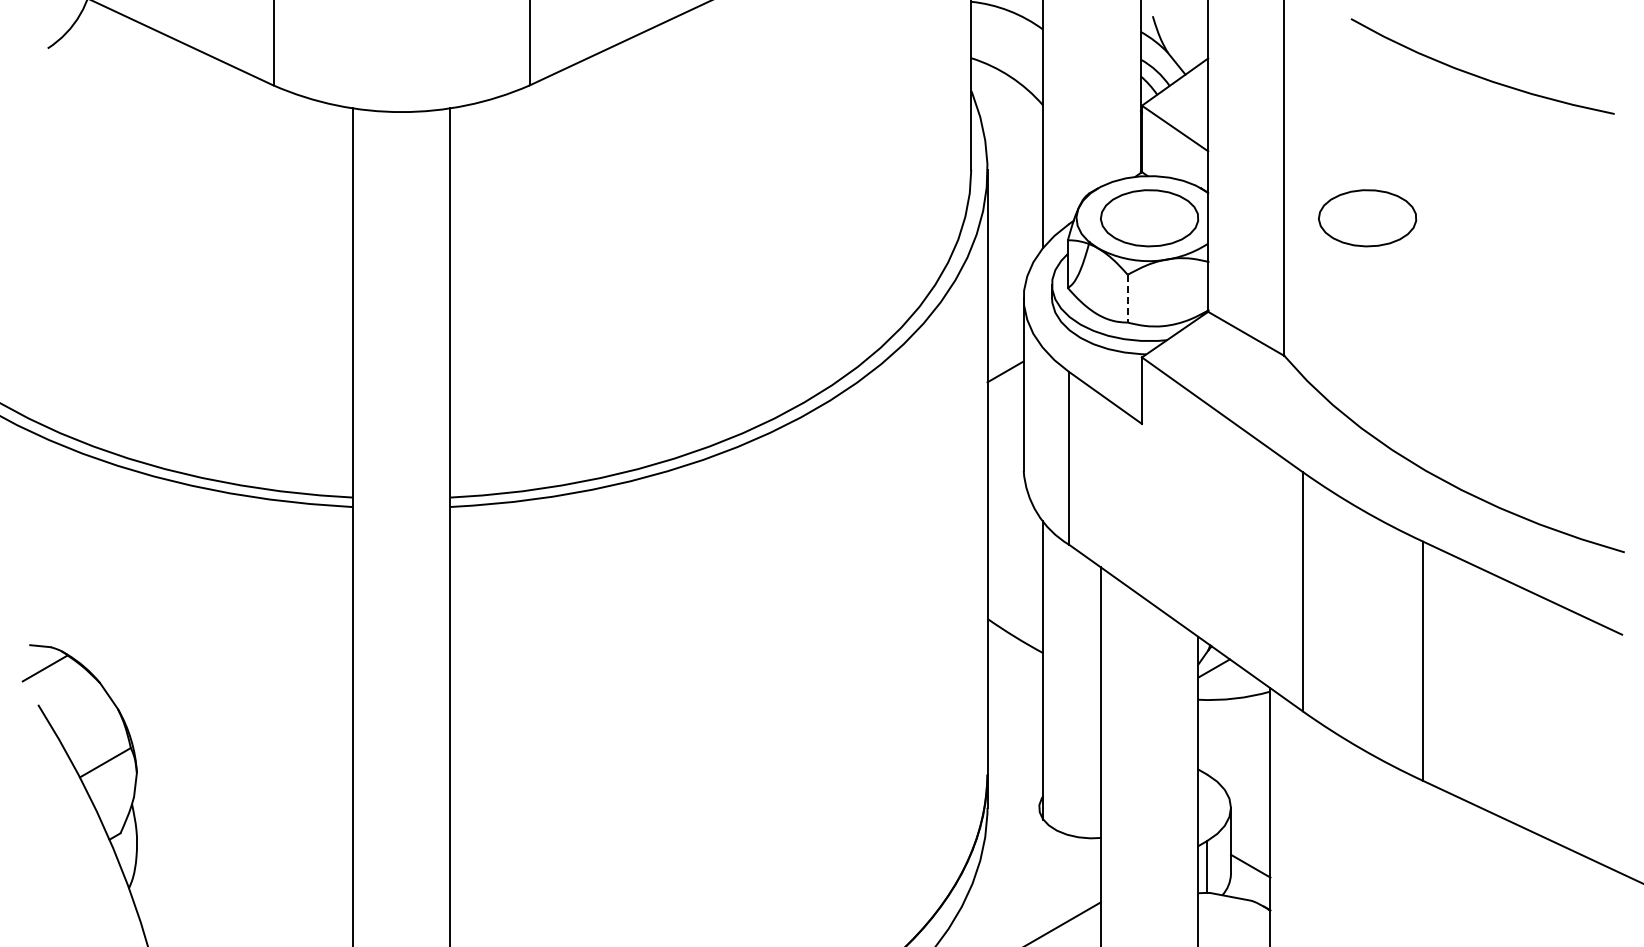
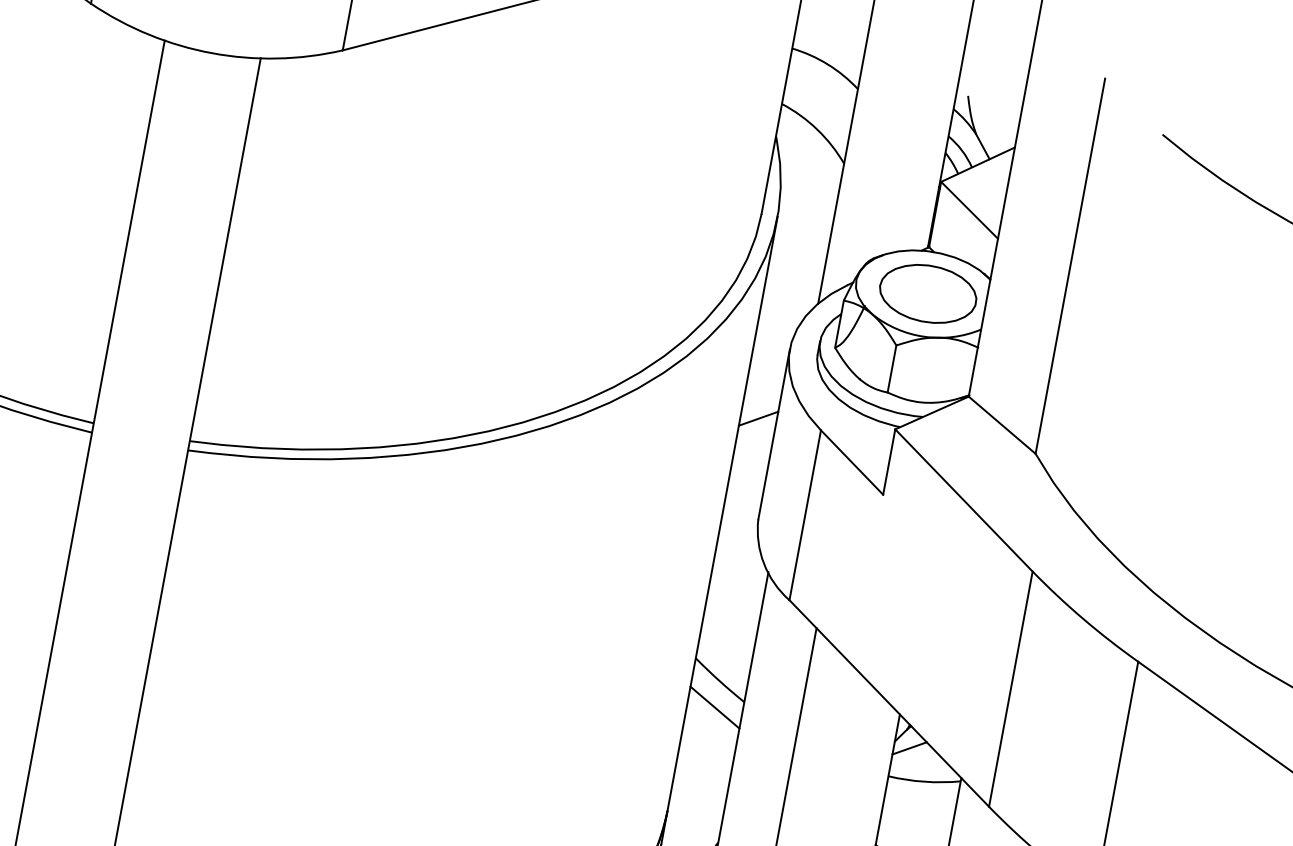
part: (1367, 218) -> (1142, 333), removed
line: (1127, 298) -> (891, 368), dashed -> solid
line: (1015, 663) -> (715, 707), added

